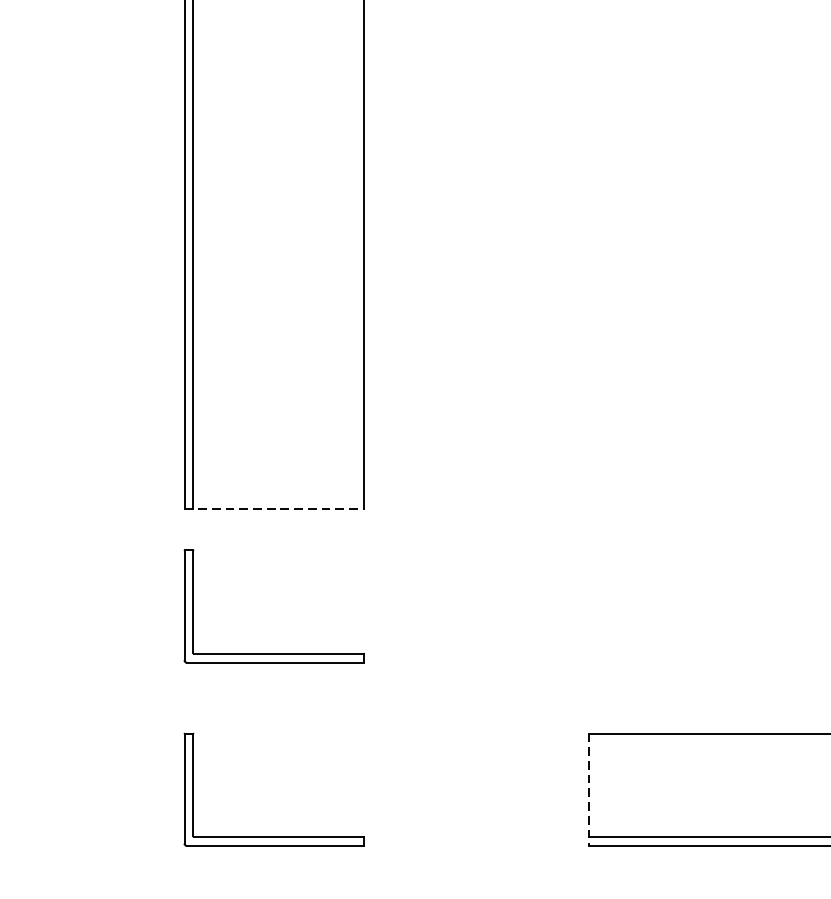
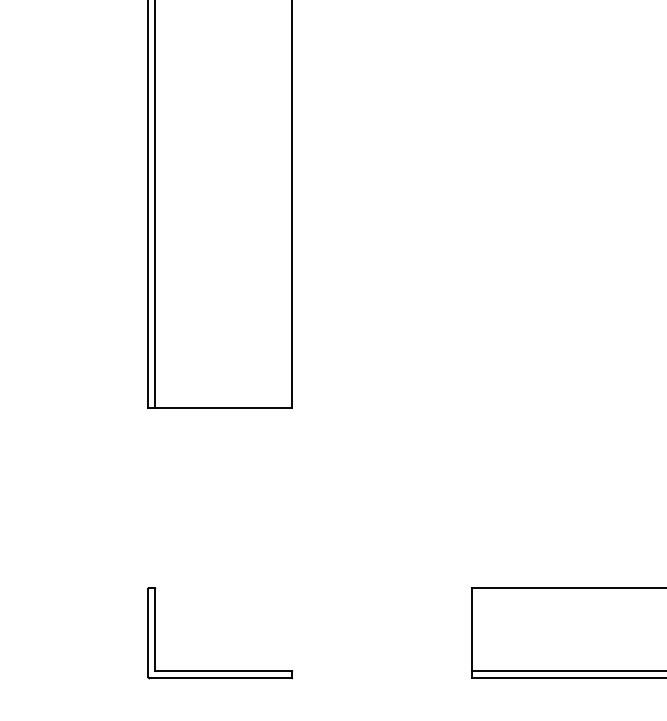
line: (274, 509) -> (220, 408), dashed -> solid
part: (274, 652) -> (220, 523), removed
line: (588, 789) -> (472, 633), dashed -> solid

